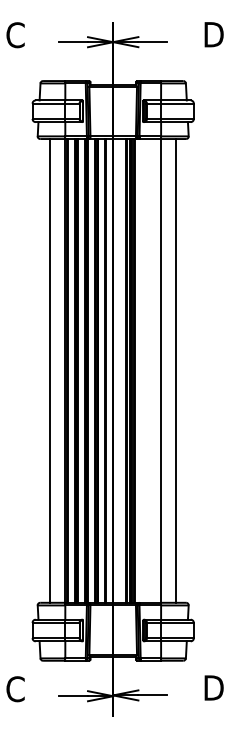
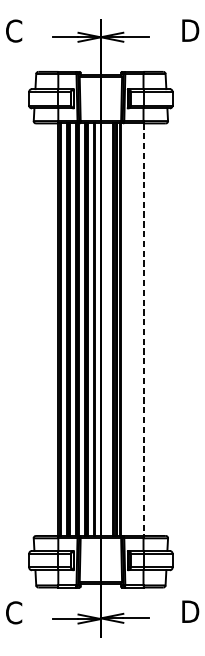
line: (50, 370) -> (45, 329), removed
line: (161, 370) -> (143, 329), solid -> dashed
line: (176, 370) -> (157, 329), removed

